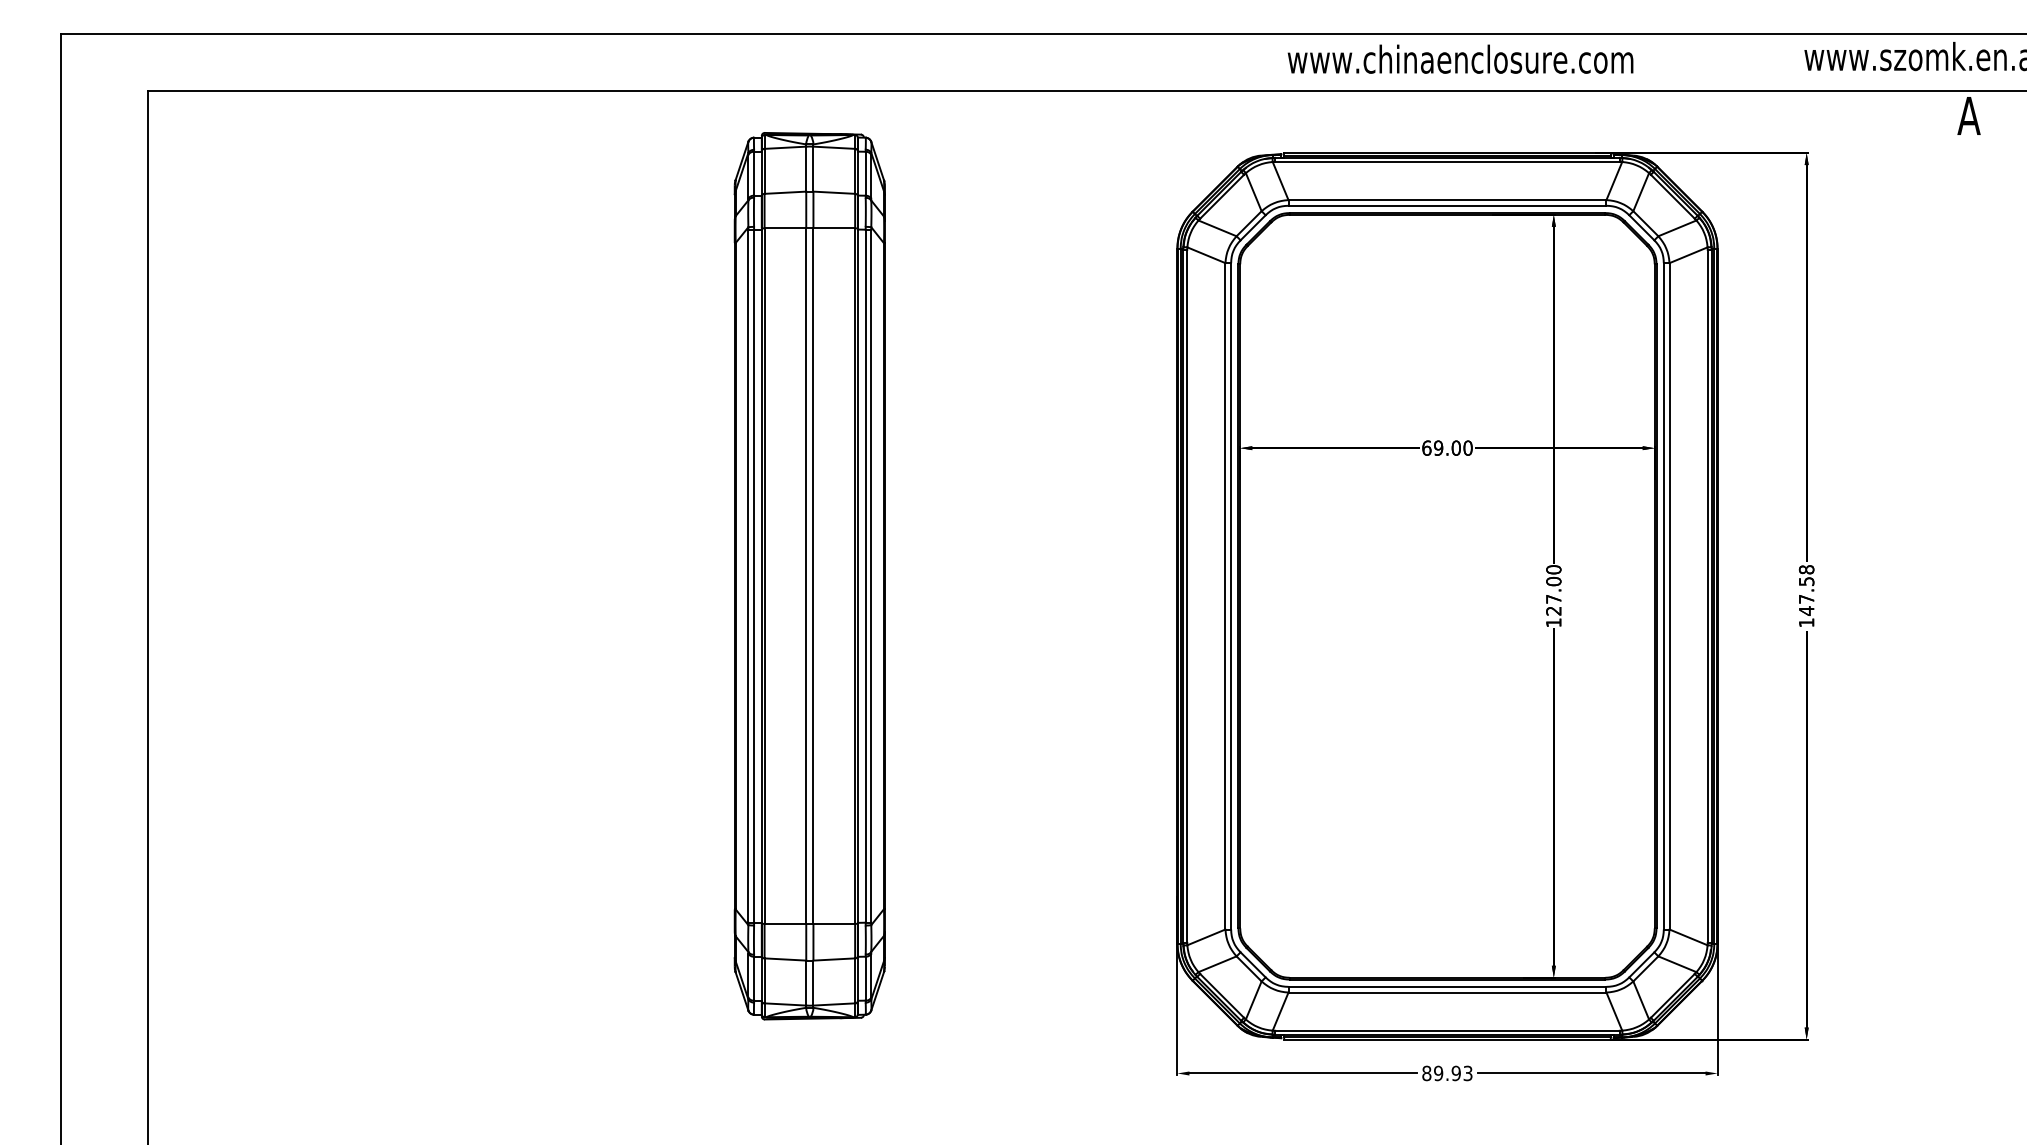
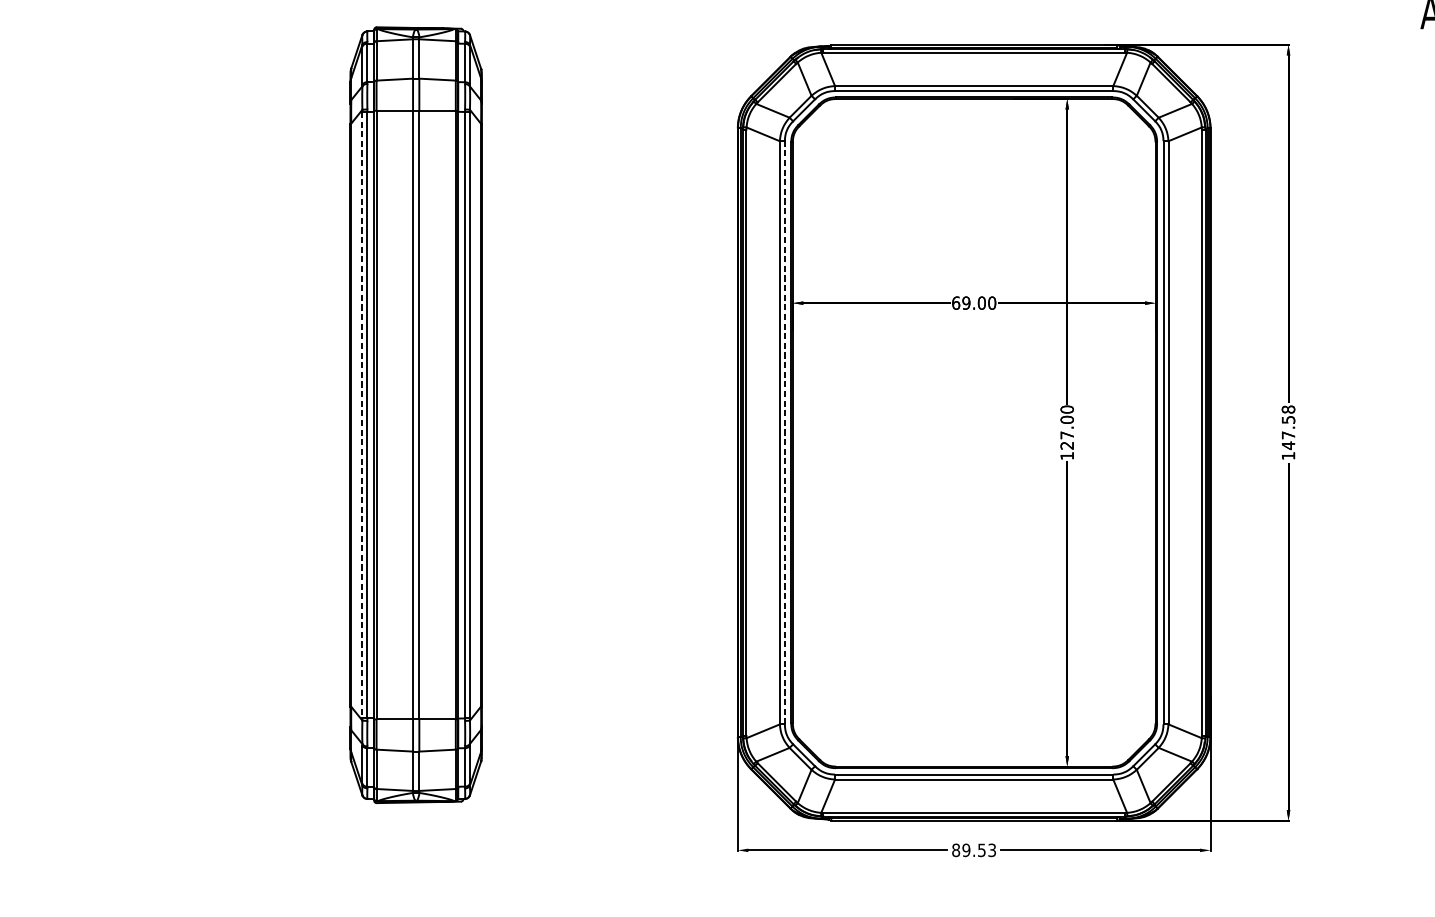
line: (748, 576) -> (362, 415), solid -> dashed
line: (1231, 595) -> (785, 432), solid -> dashed
text: (1455, 1072) -> (981, 849), 89.93 -> 89.53

